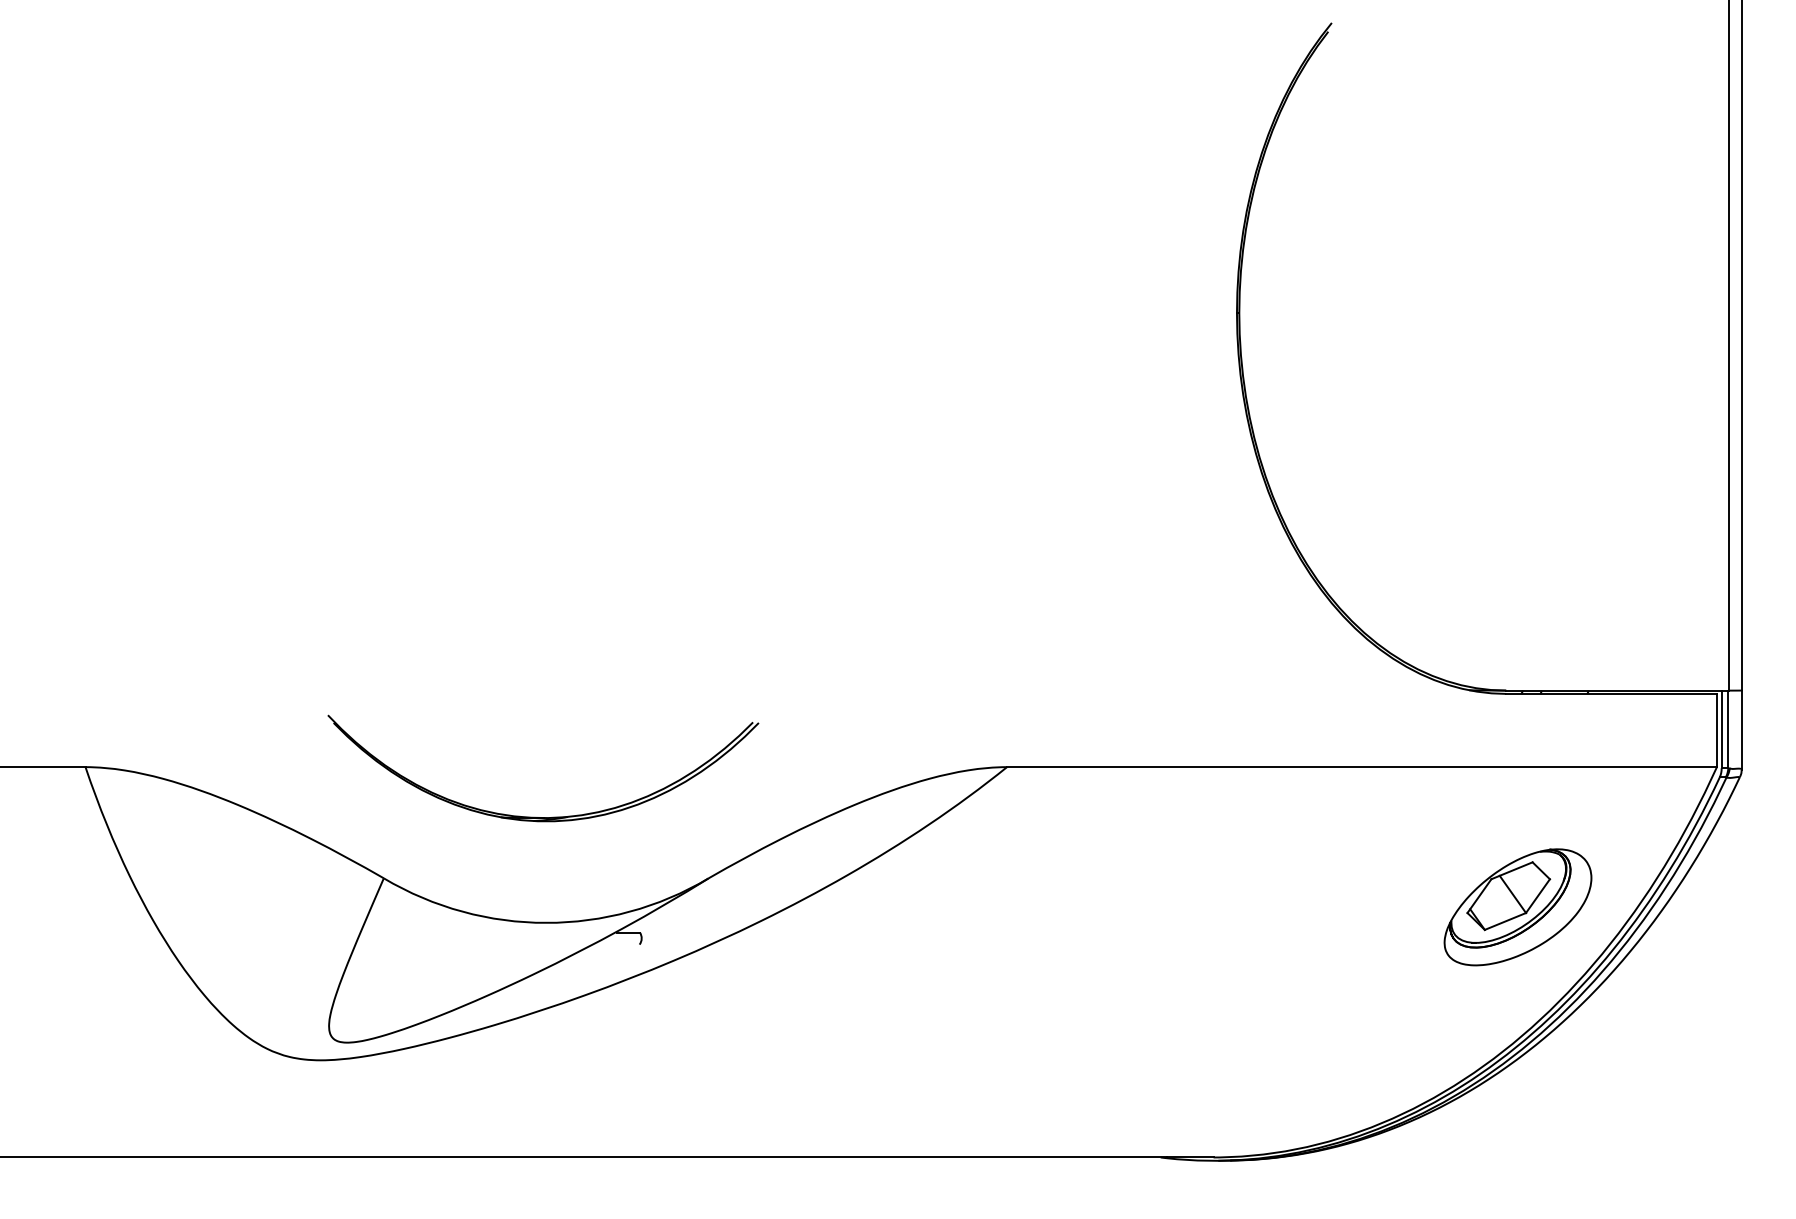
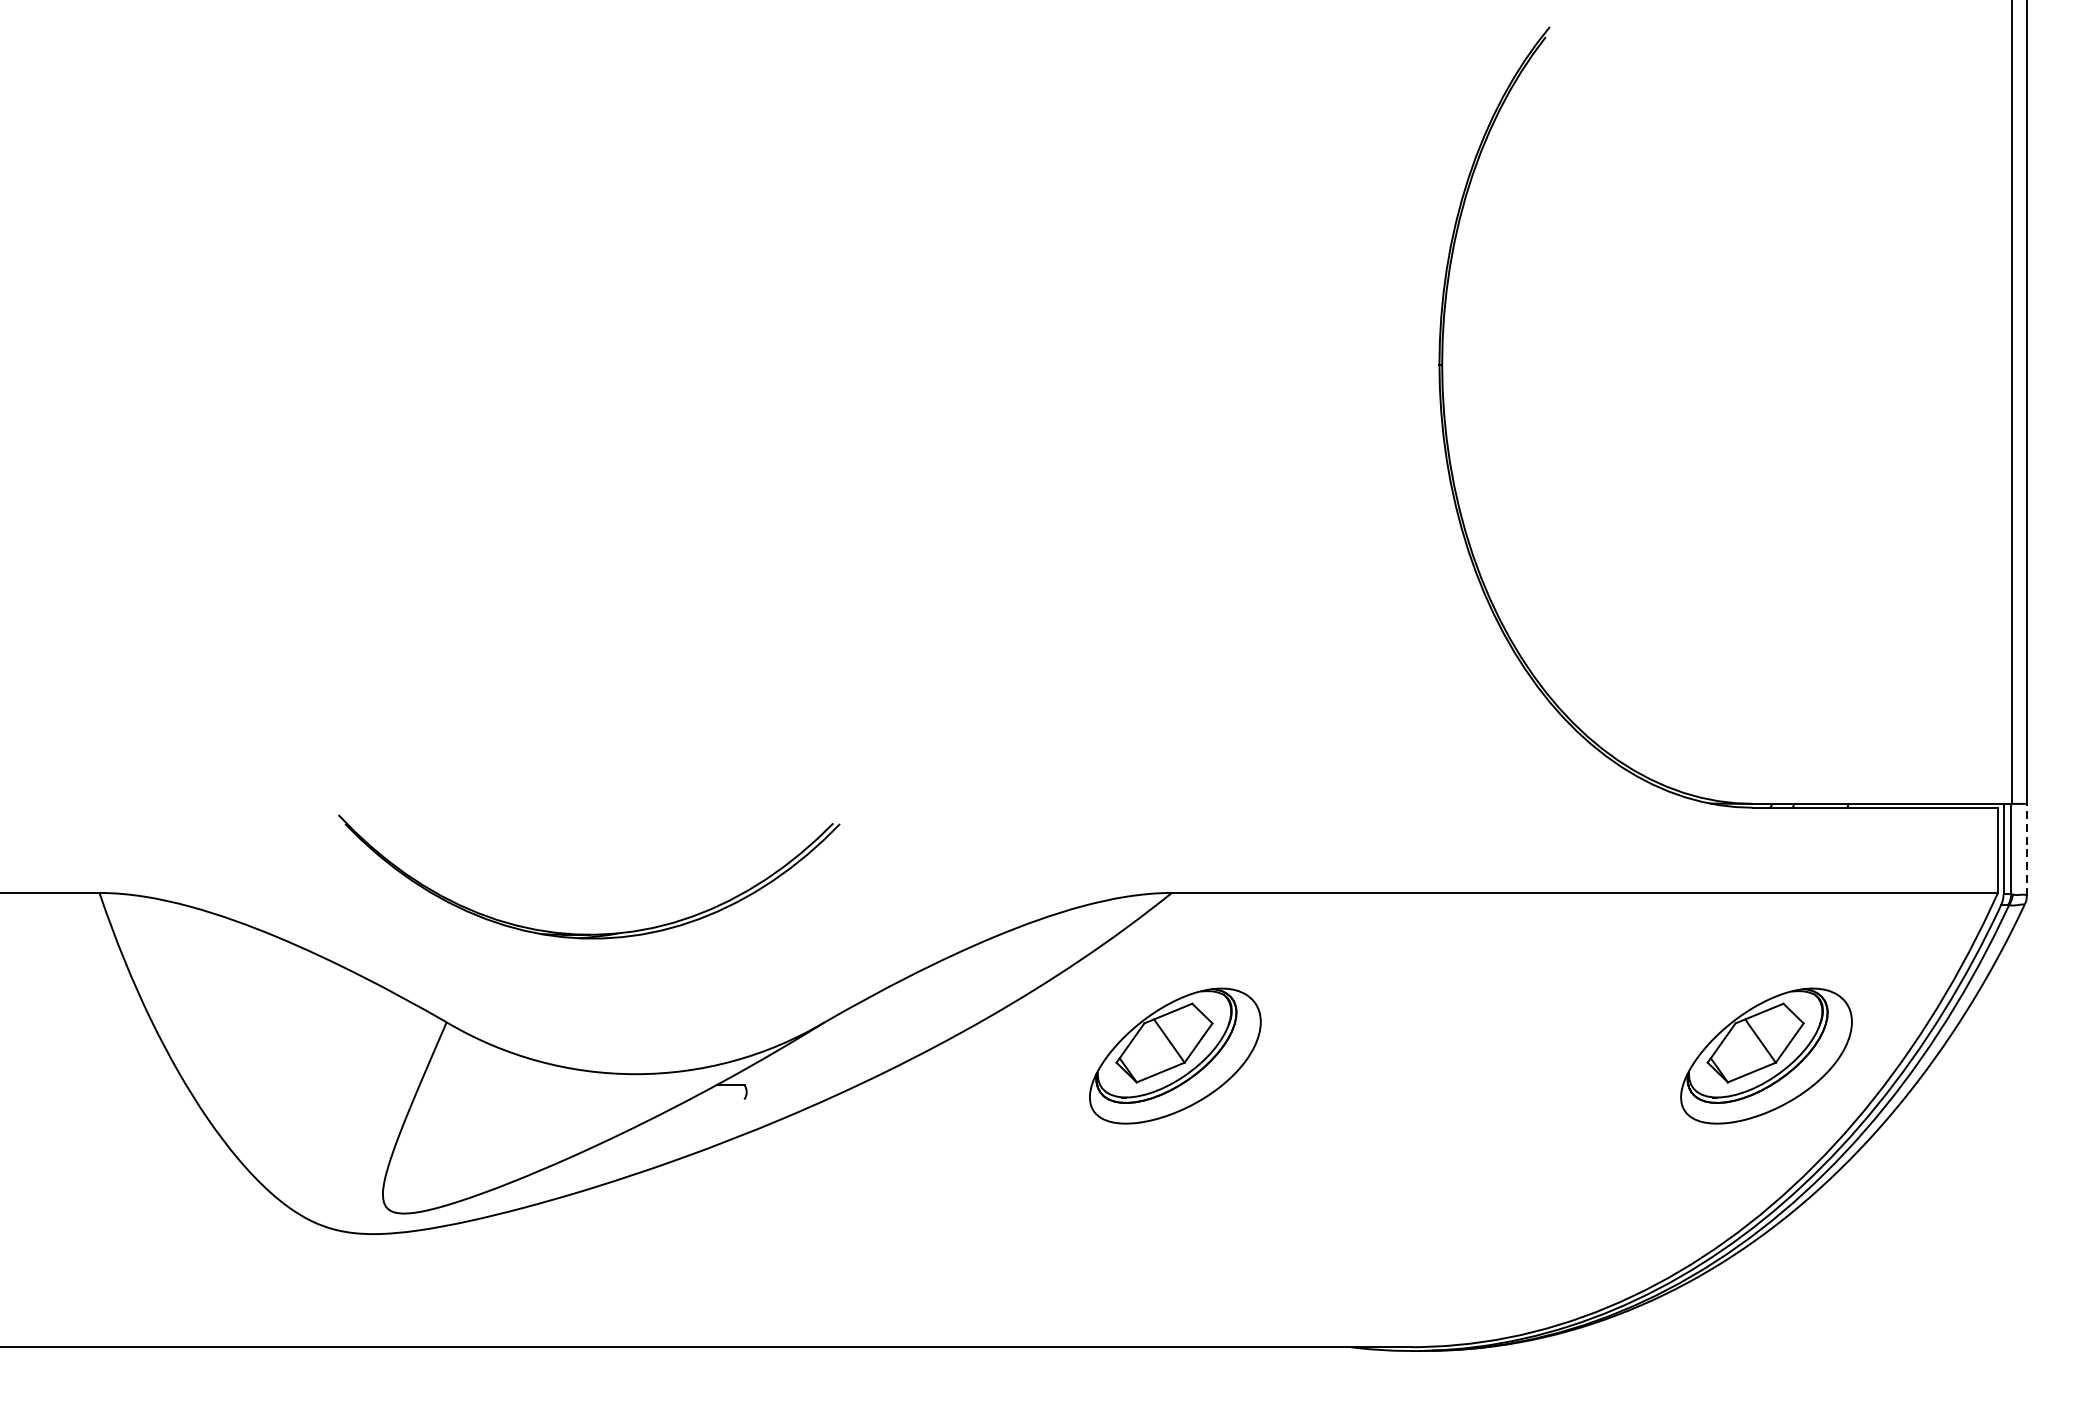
line: (1741, 730) -> (2026, 850), solid -> dashed
part: (535, 816) -> (580, 932), moved
part: (1009, 907) -> (1174, 1056), added

